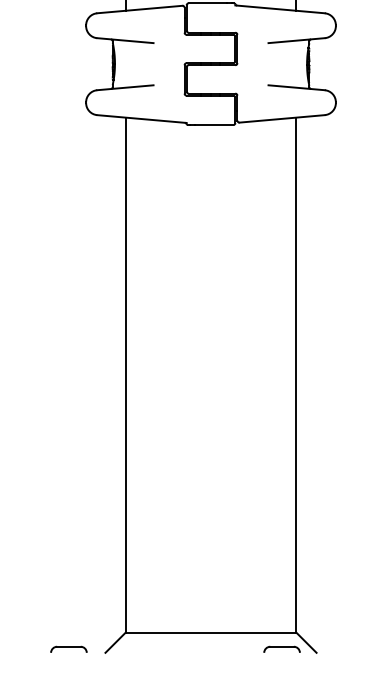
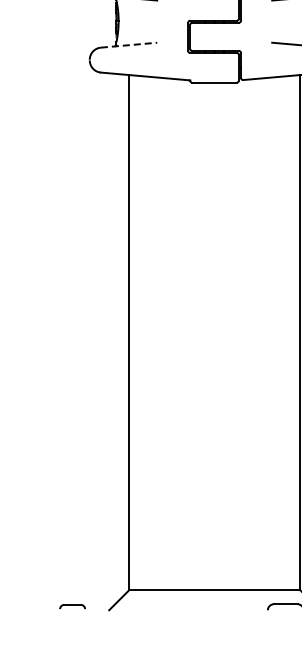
line: (125, 87) -> (129, 44), solid -> dashed
part: (68, 648) -> (72, 605), size x0.7

